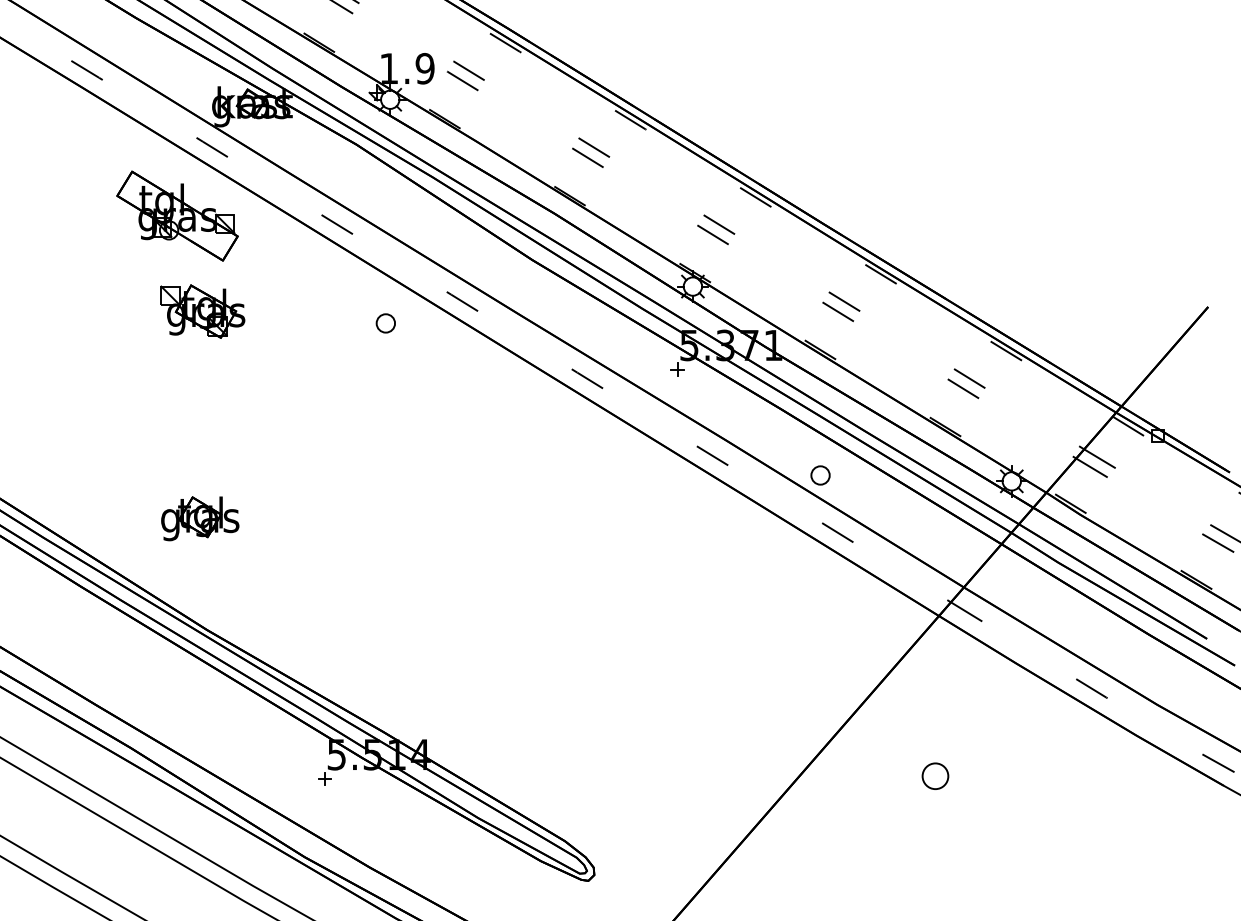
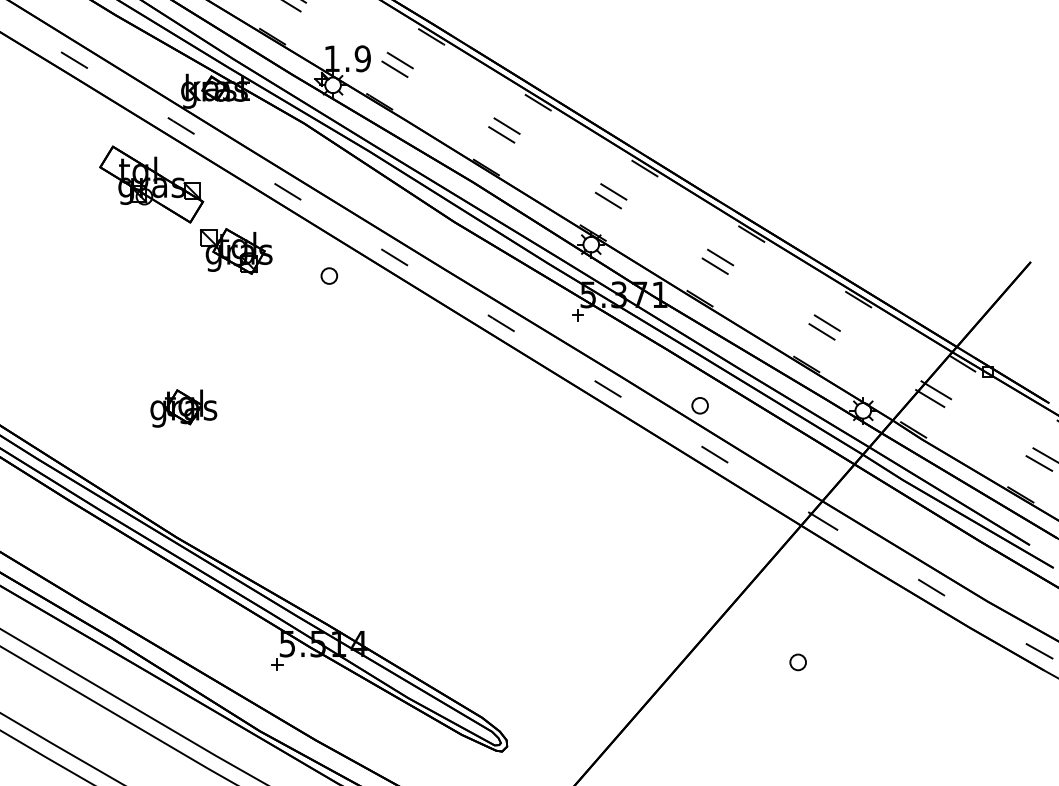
part: (202, 311) -> (236, 251), moved
part: (200, 518) -> (184, 408), moved
part: (935, 776) -> (798, 662), size x0.71

